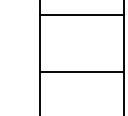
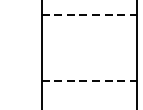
line: (82, 14) -> (89, 14), solid -> dashed
line: (82, 72) -> (89, 81), solid -> dashed

